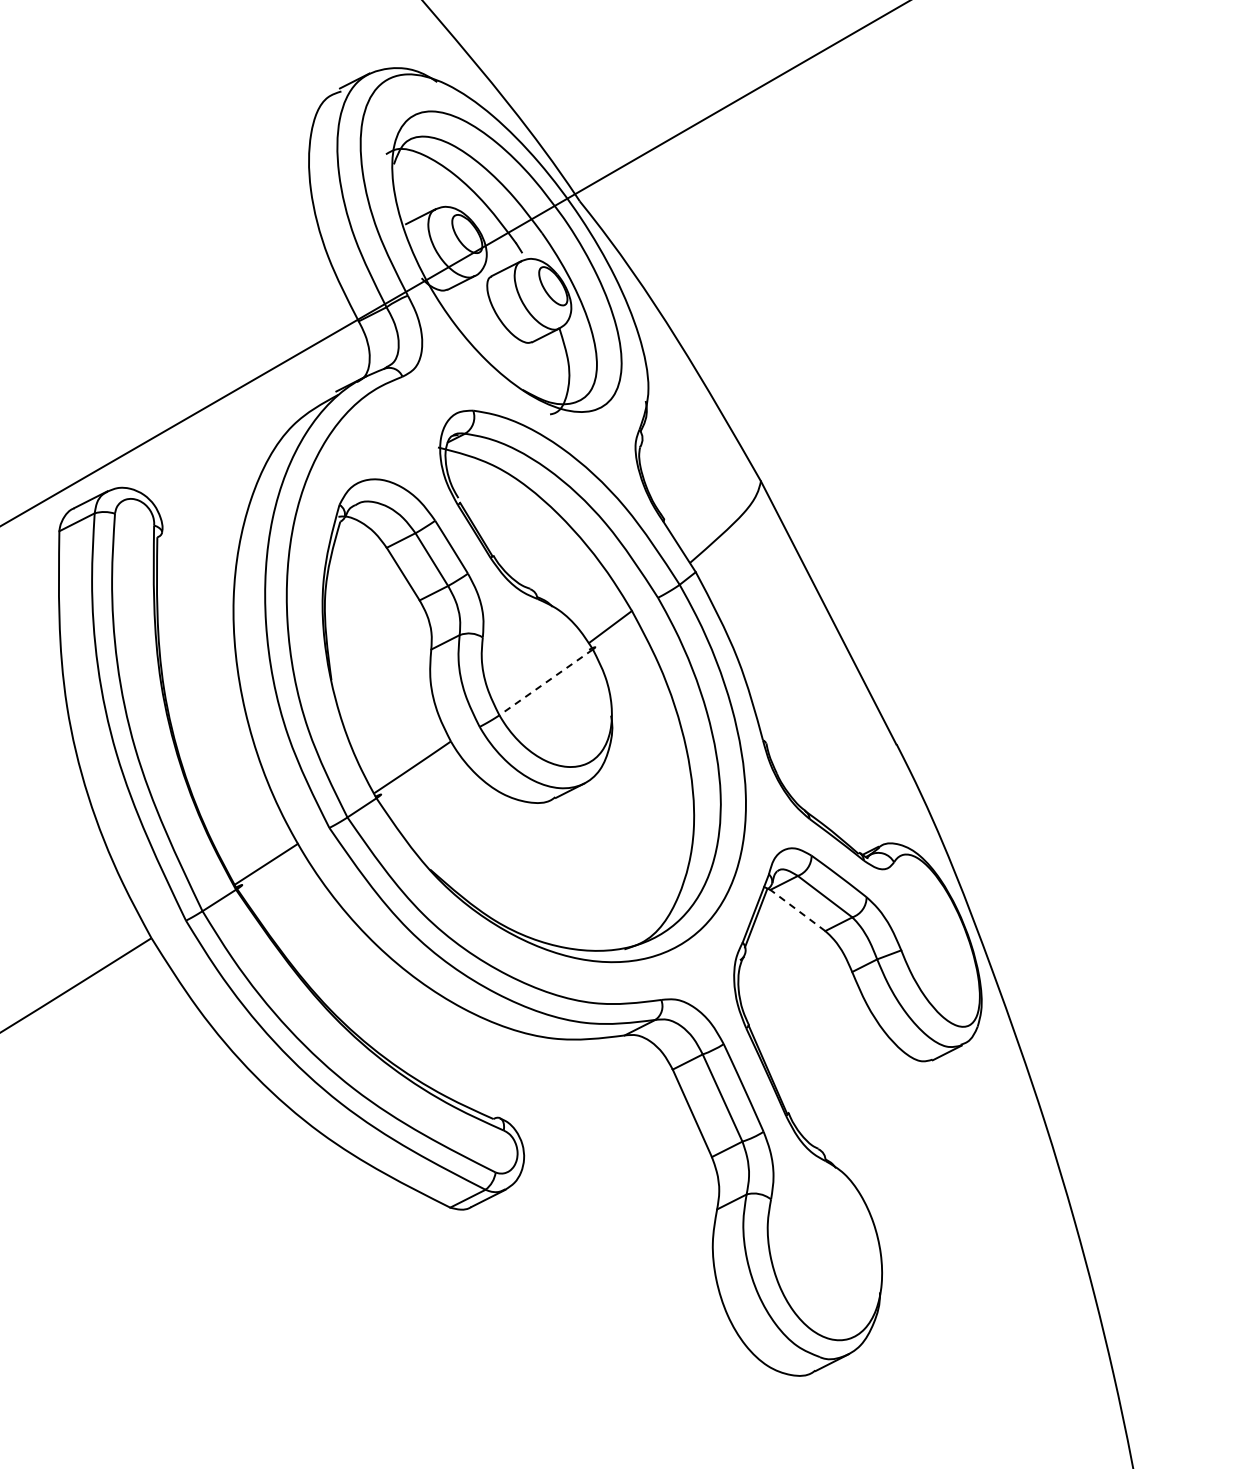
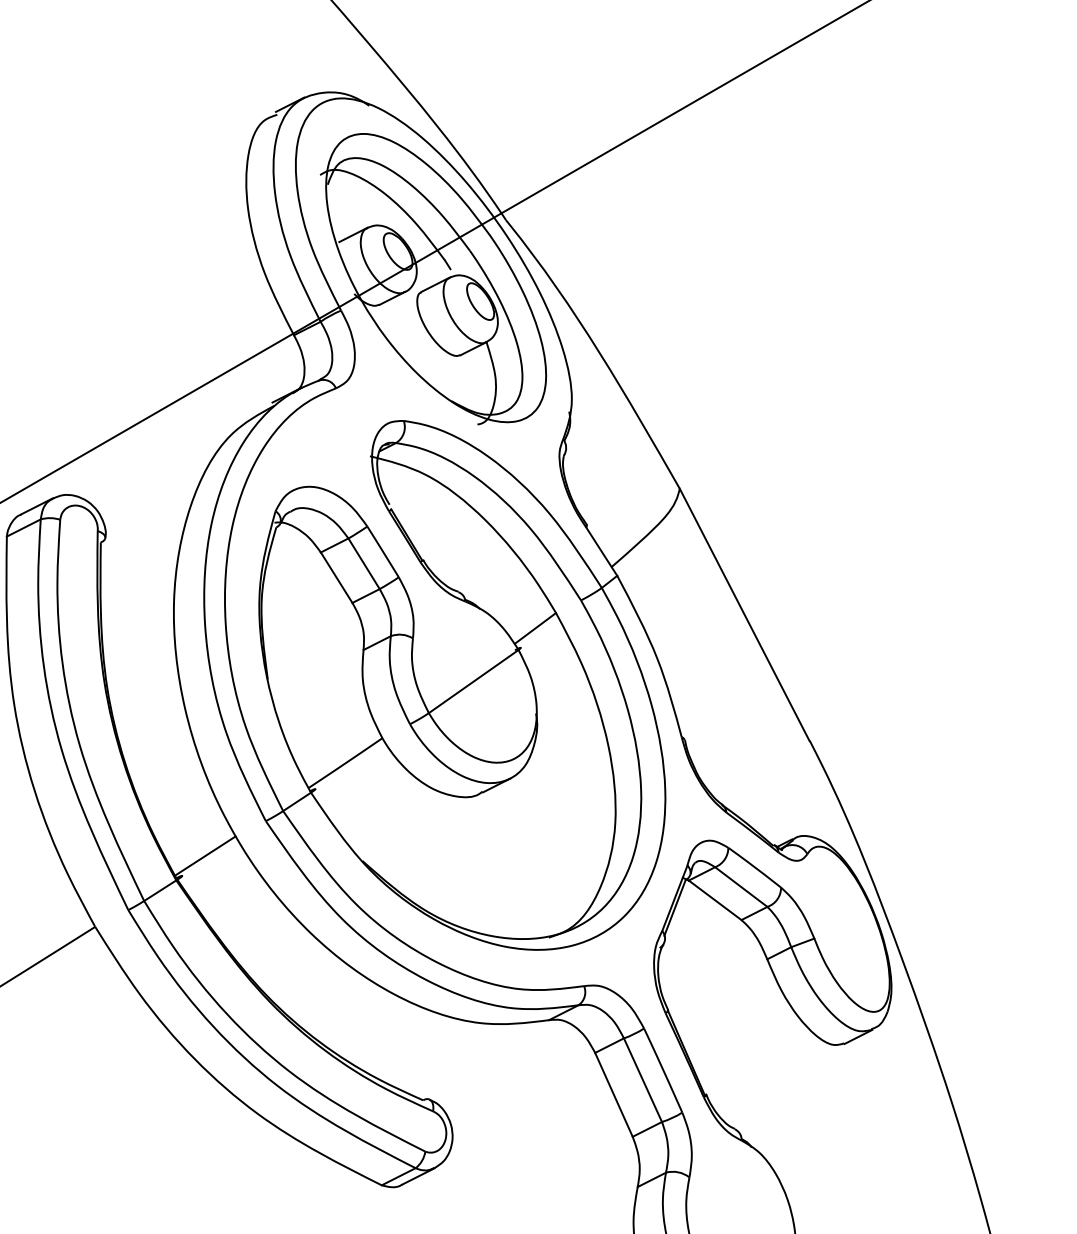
line: (545, 682) -> (473, 681), dashed -> solid
line: (797, 910) -> (714, 900), dashed -> solid

